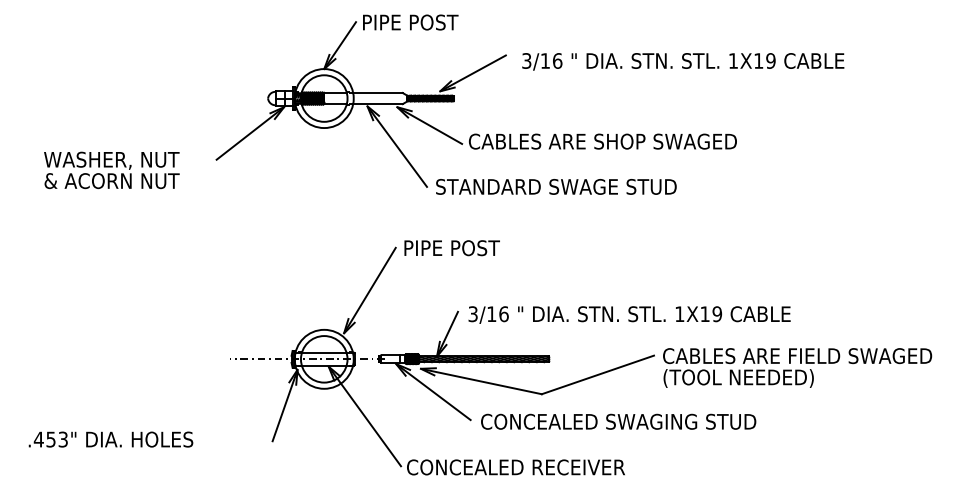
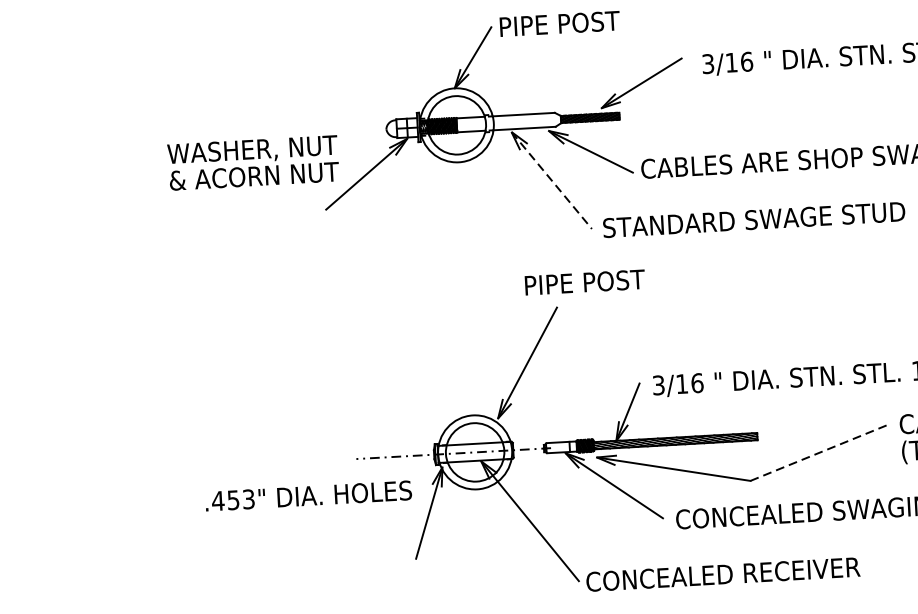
line: (397, 147) -> (552, 181), solid -> dashed
text: (111, 170) -> (252, 163), moved
text: (451, 248) -> (584, 282), moved
line: (598, 374) -> (820, 452), solid -> dashed
text: (110, 439) -> (308, 495), moved

